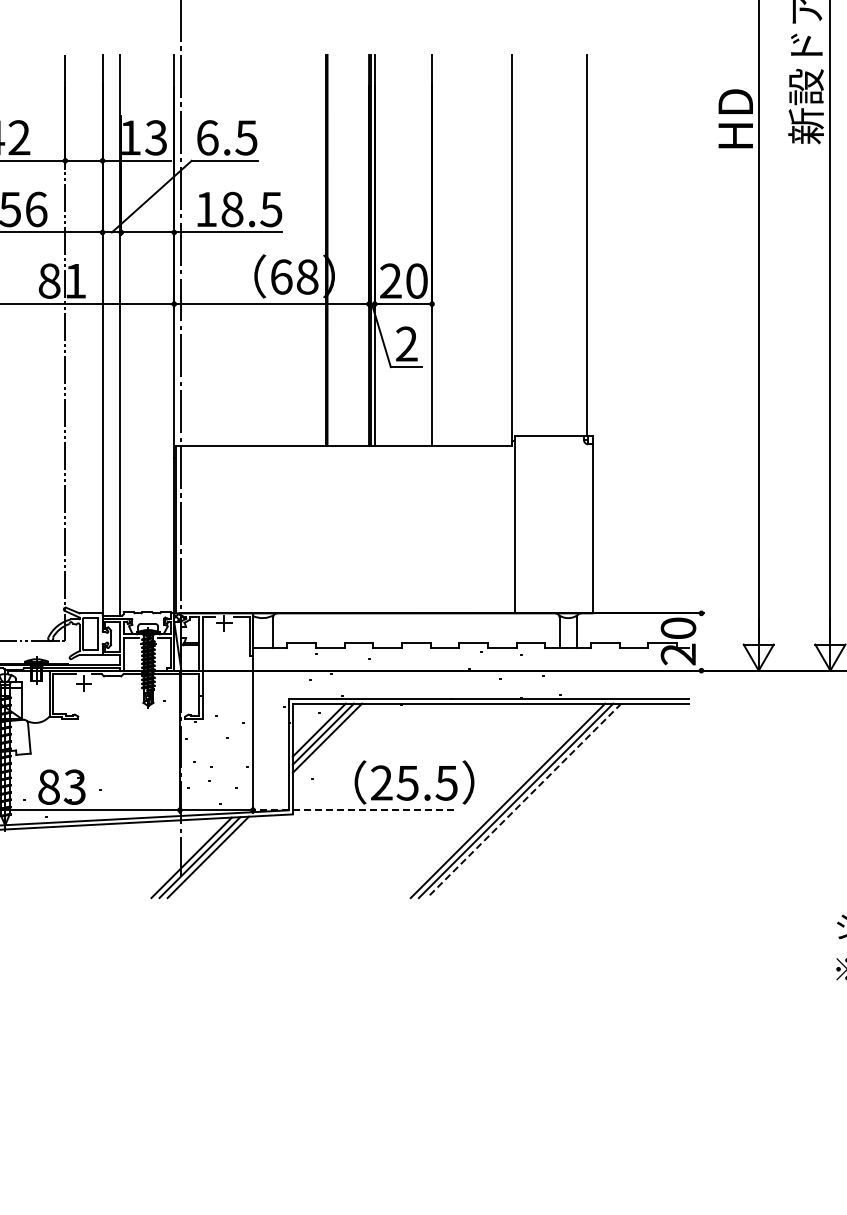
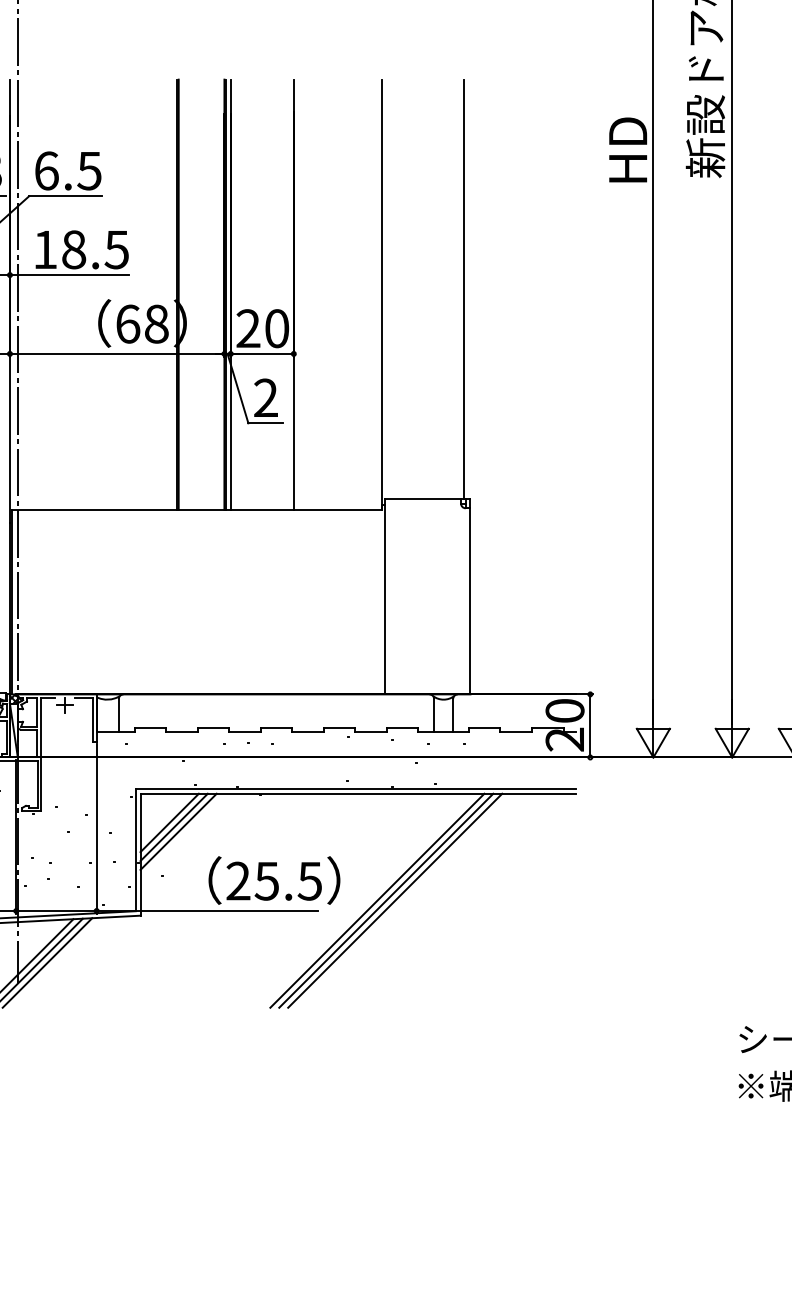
line: (701, 641) -> (590, 725), added
line: (523, 801) -> (394, 901), dashed -> solid
line: (352, 810) -> (206, 911), dashed -> solid

